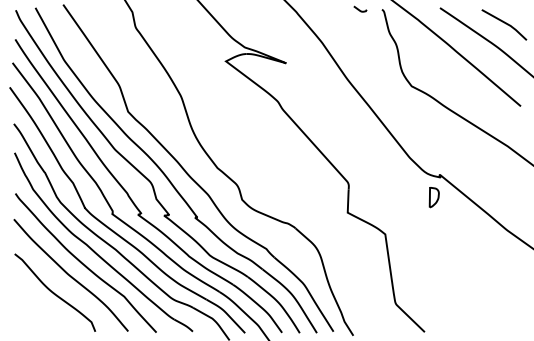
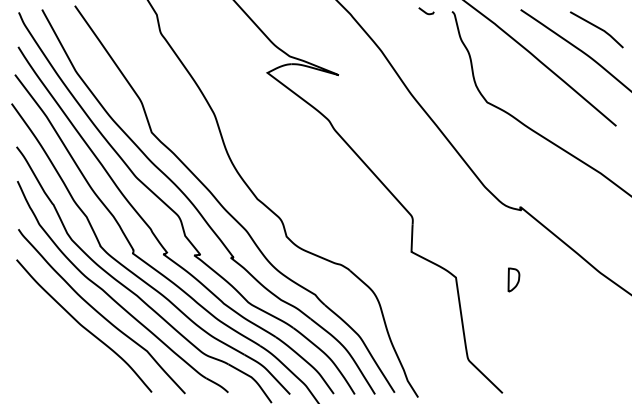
part: (433, 197) -> (513, 279), moved
curve: (54, 292) -> (64, 346), removed

